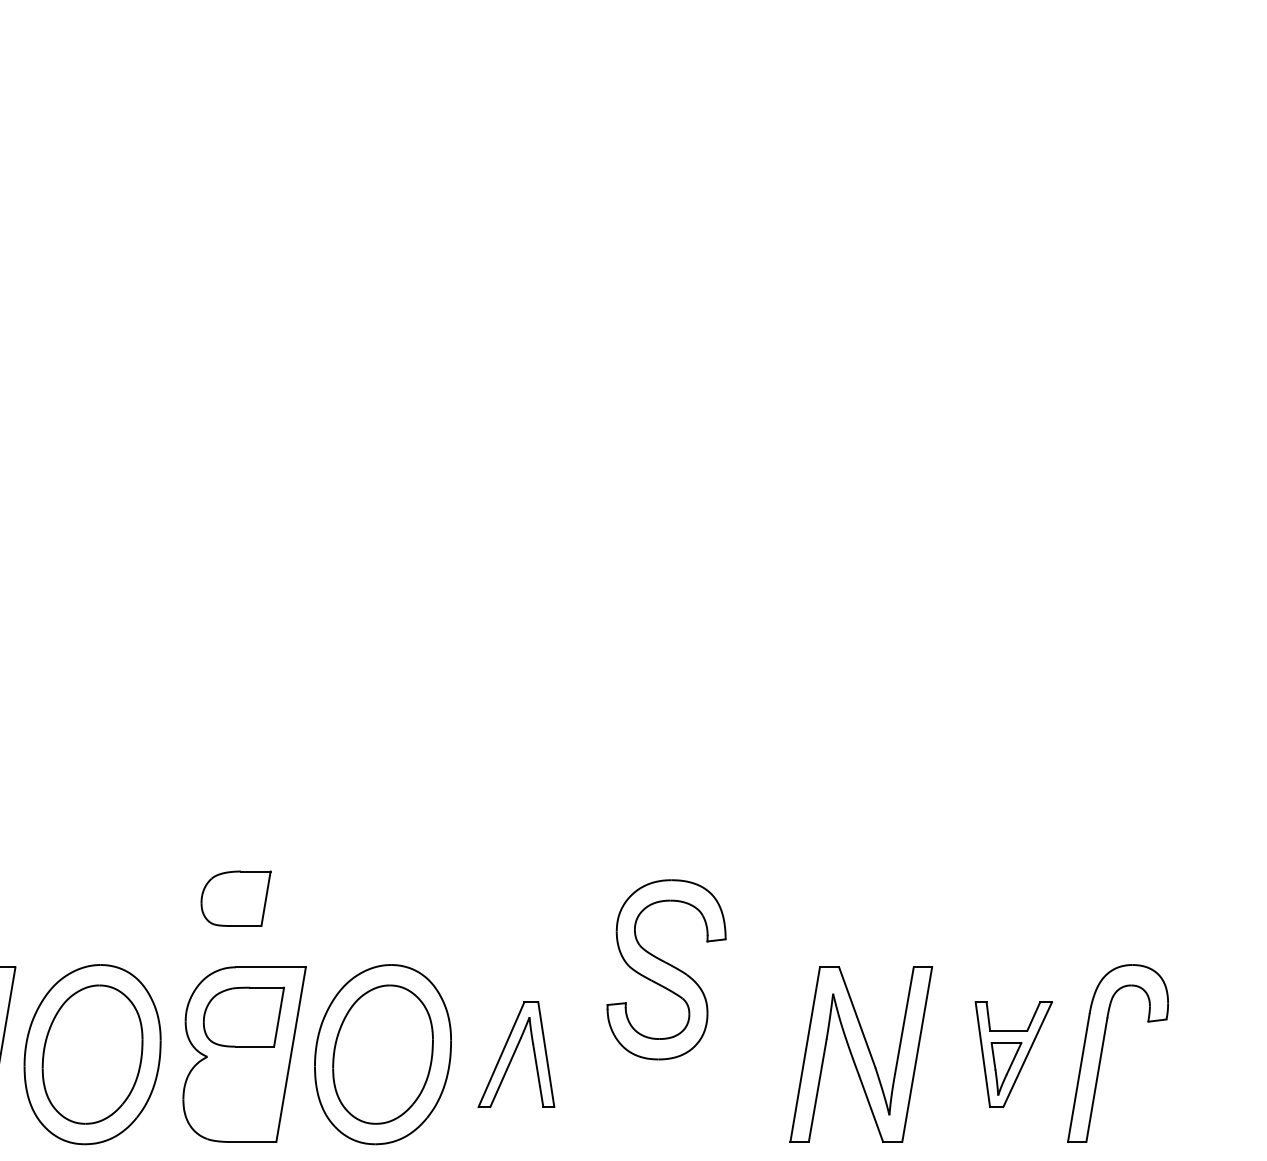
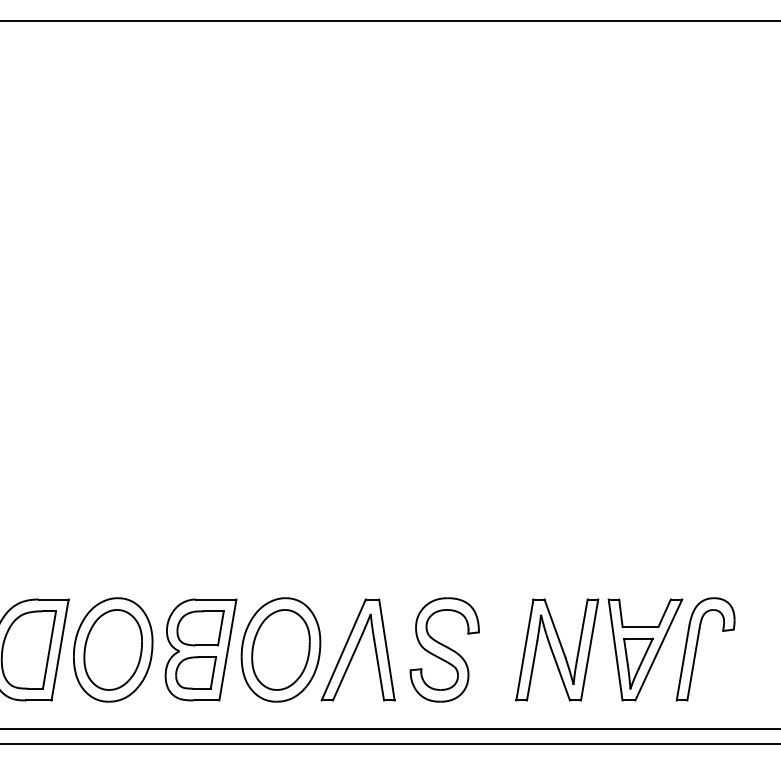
part: (235, 898) -> (195, 672), moved
part: (666, 968) -> (444, 649), moved
part: (515, 1053) -> (357, 649), size x1.67
part: (1013, 1053) -> (645, 649), size x1.67

